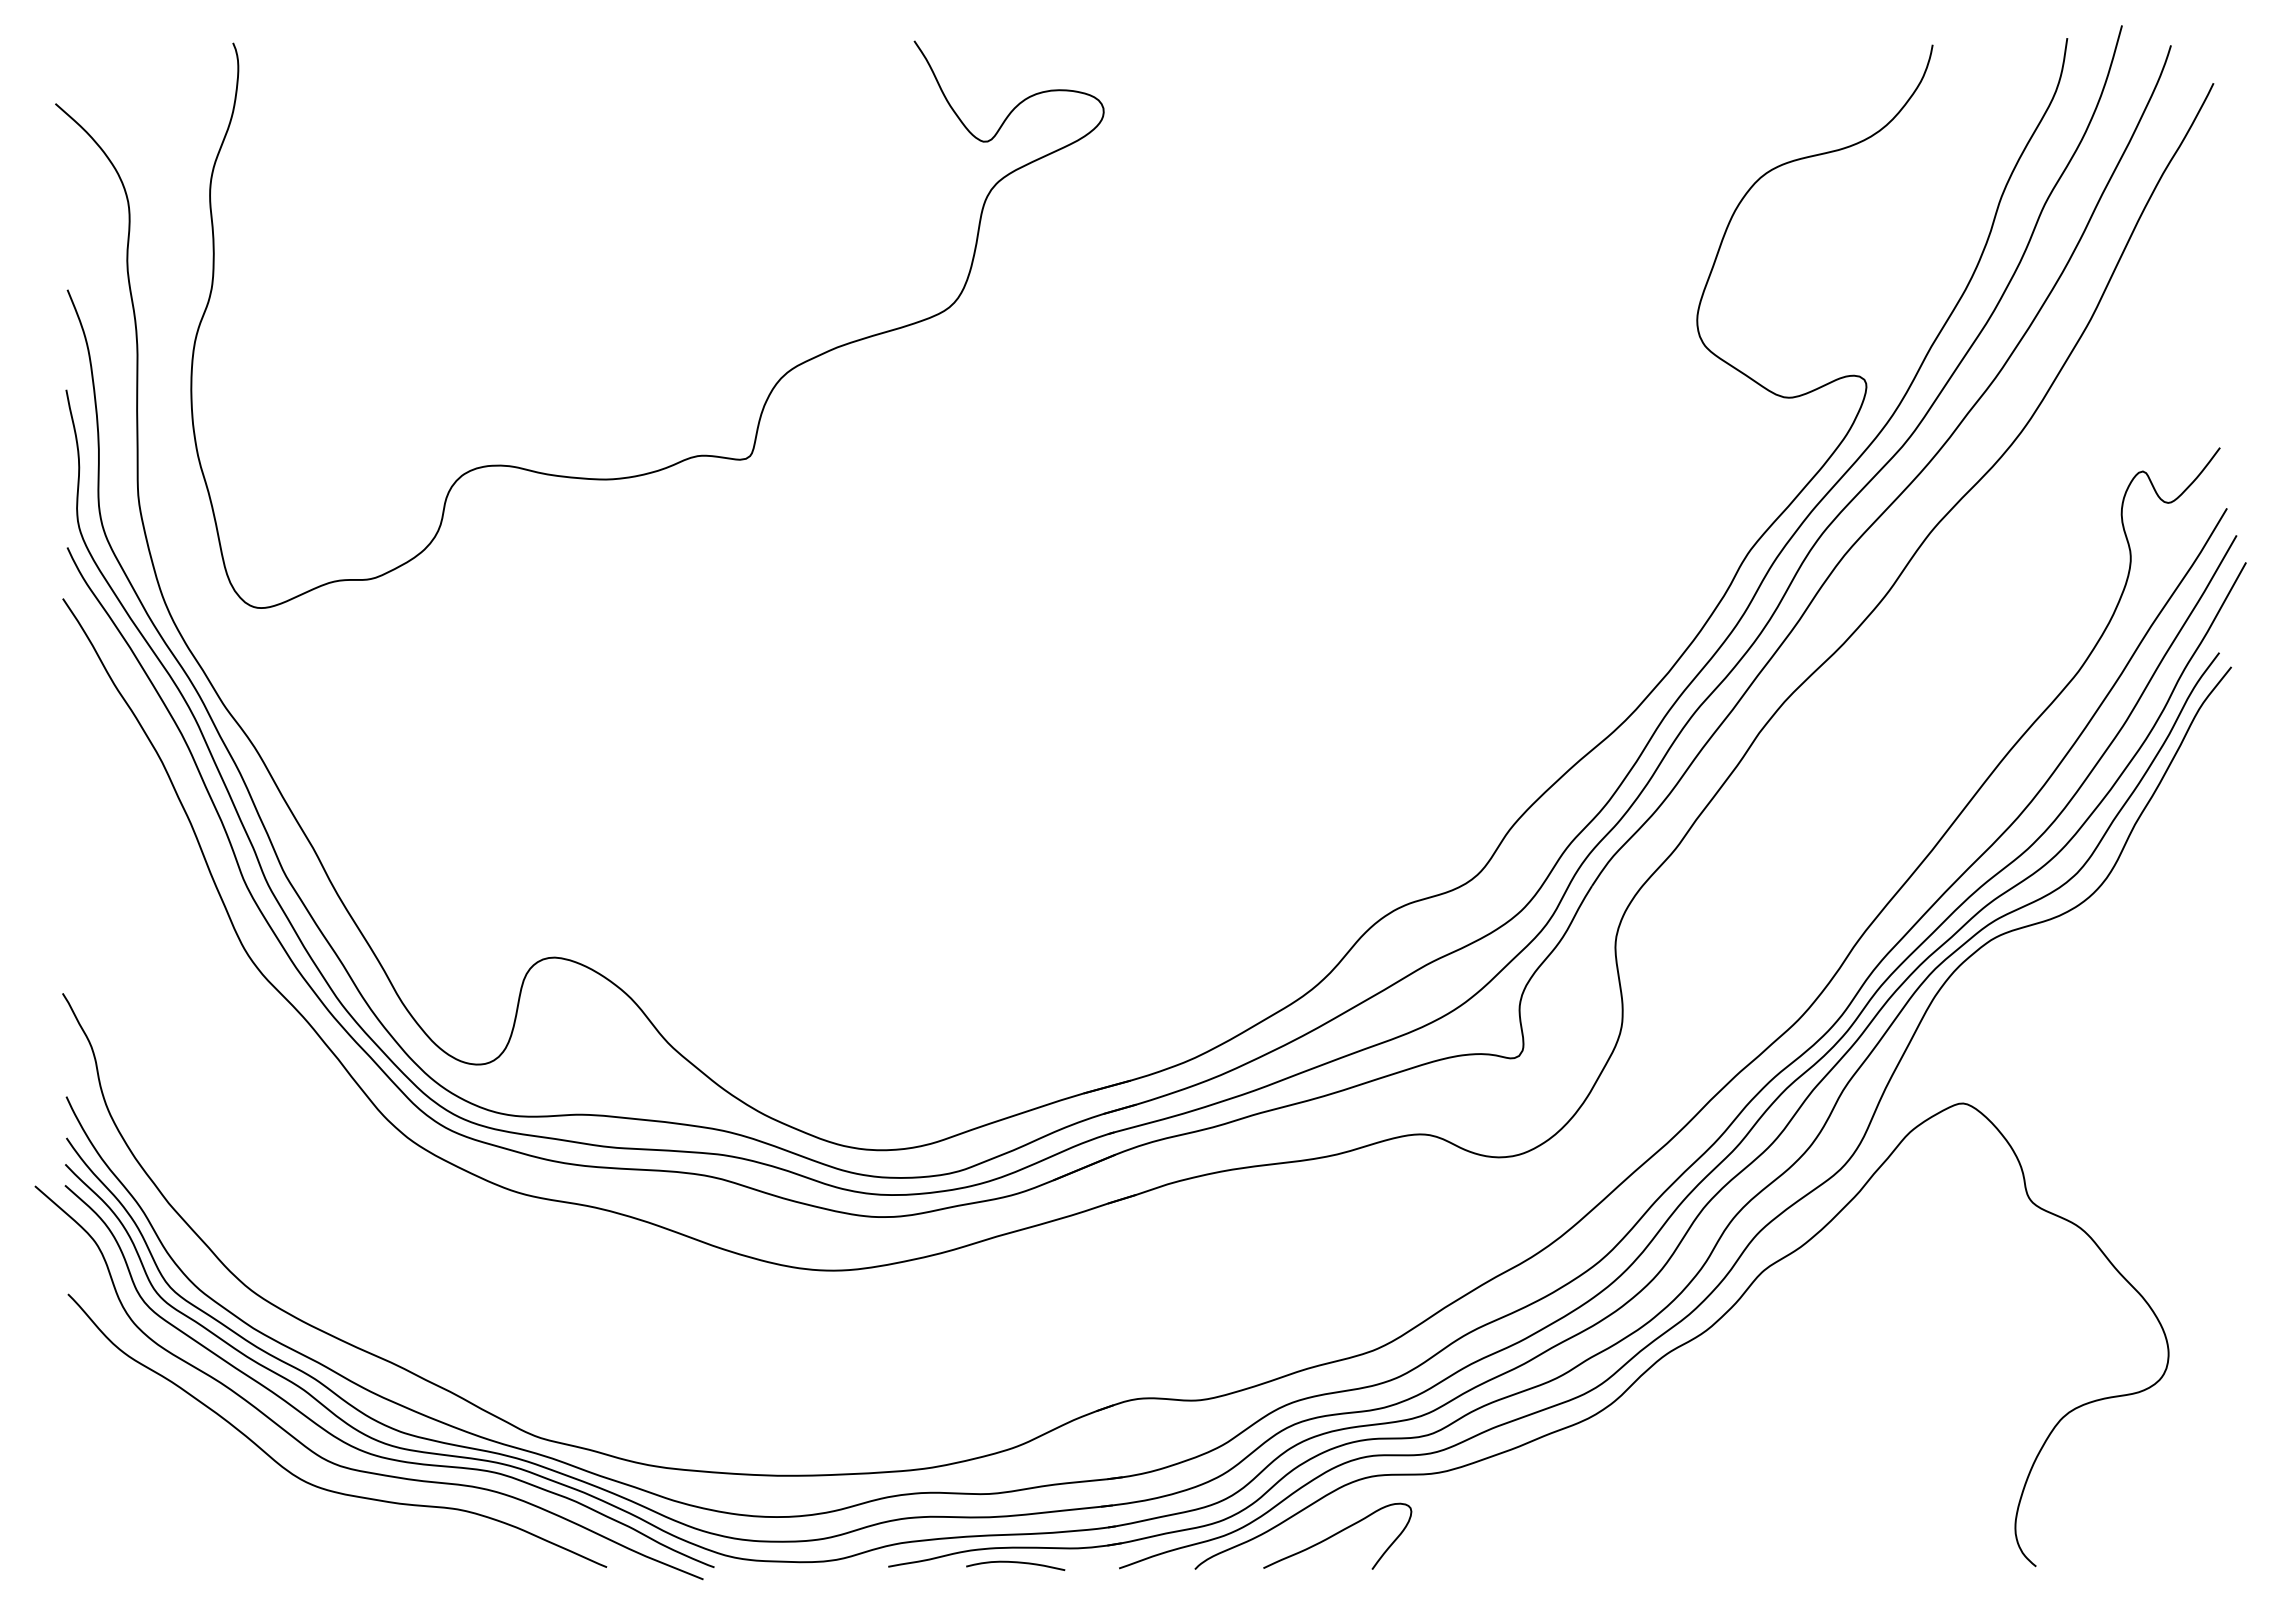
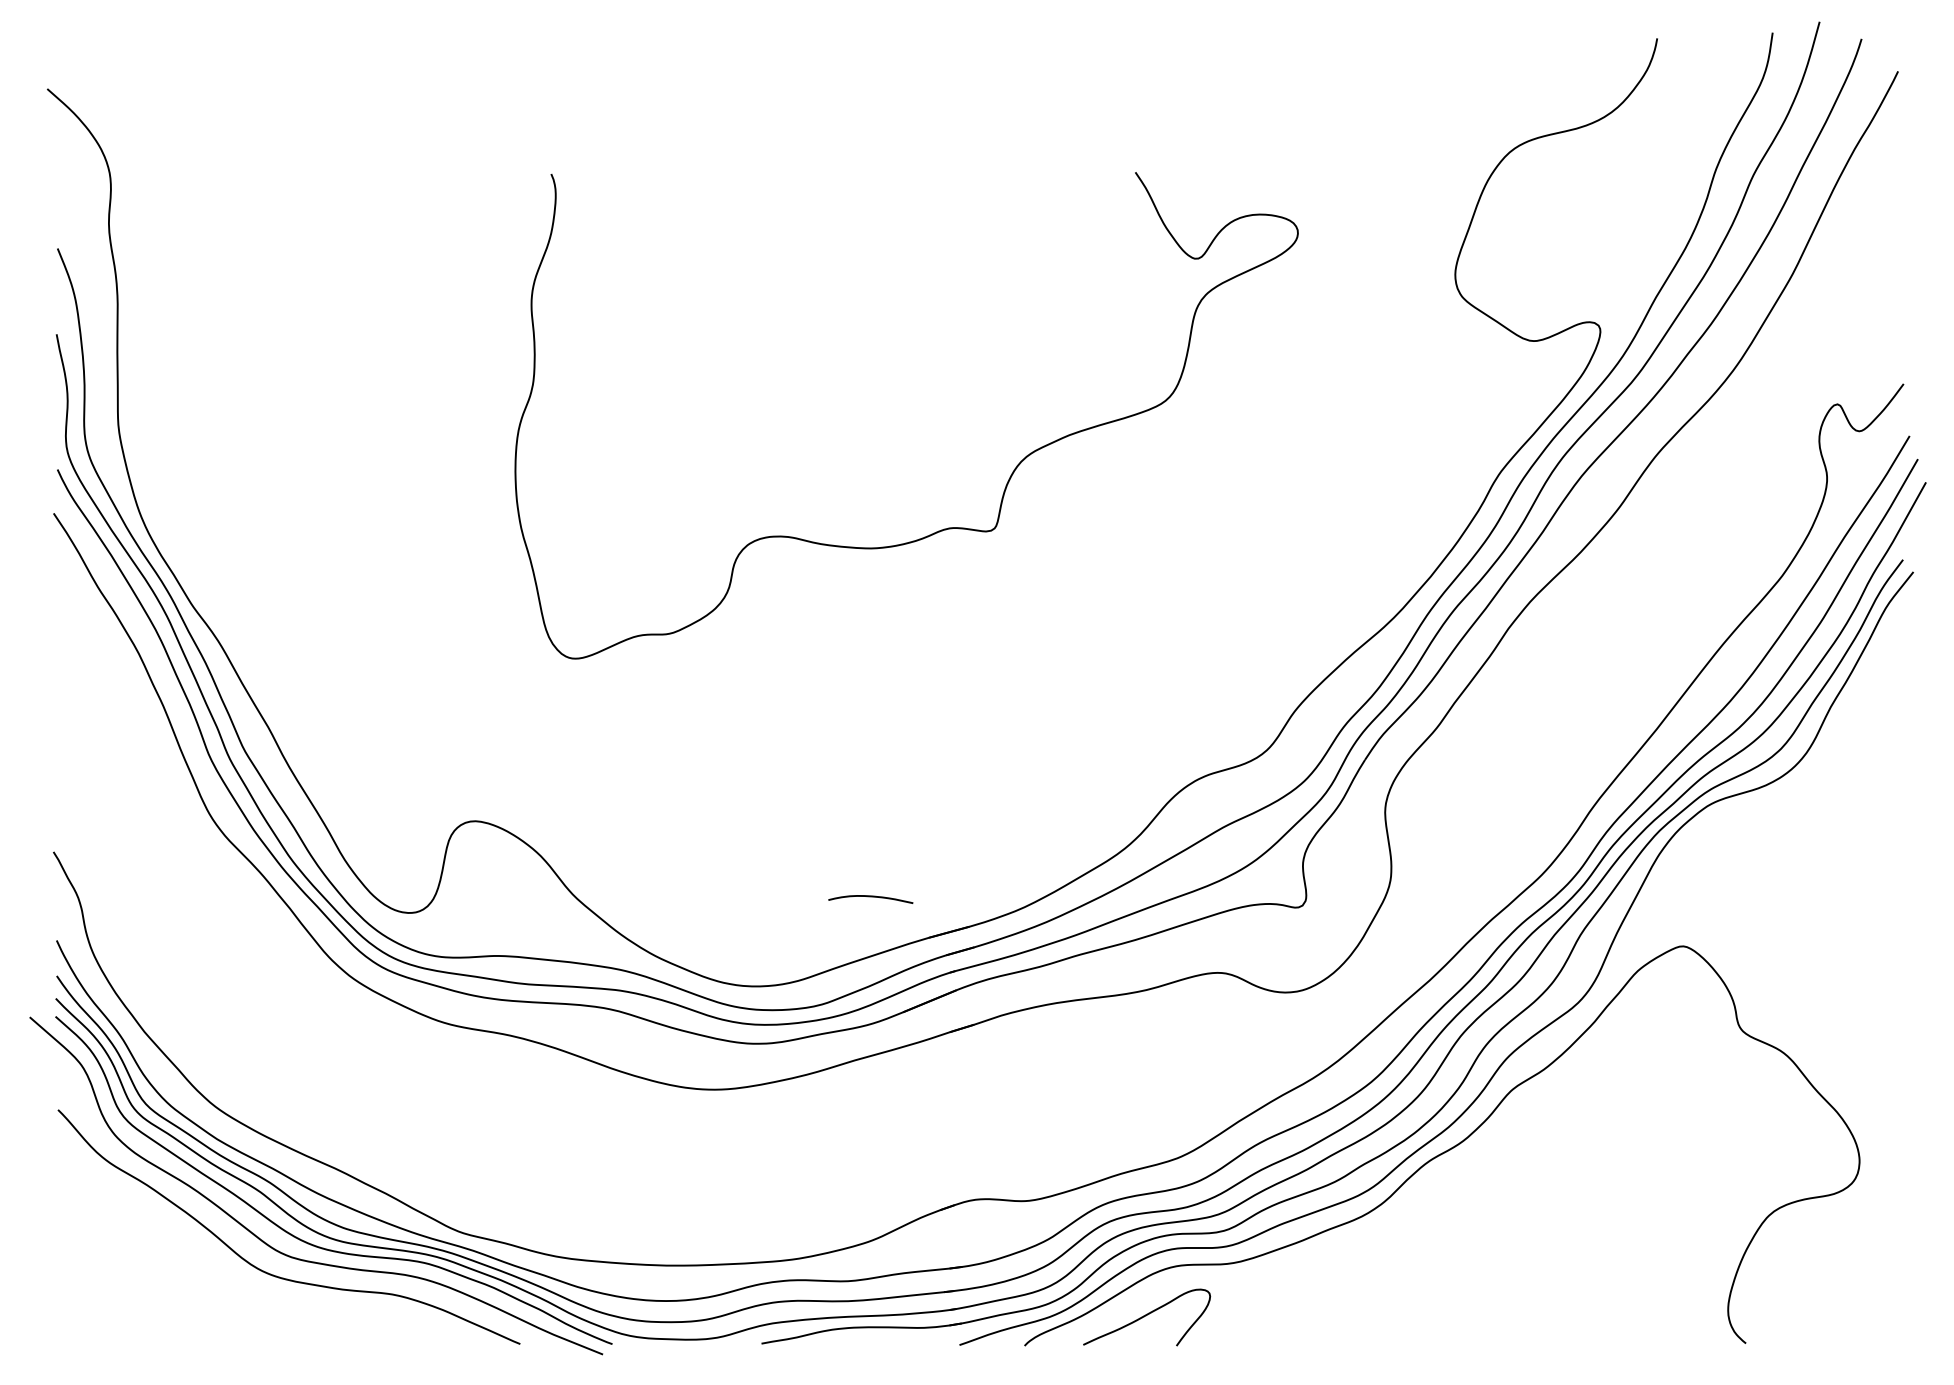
curve: (691, 456) -> (944, 528), moved
curve: (1015, 1563) -> (870, 897), moved

